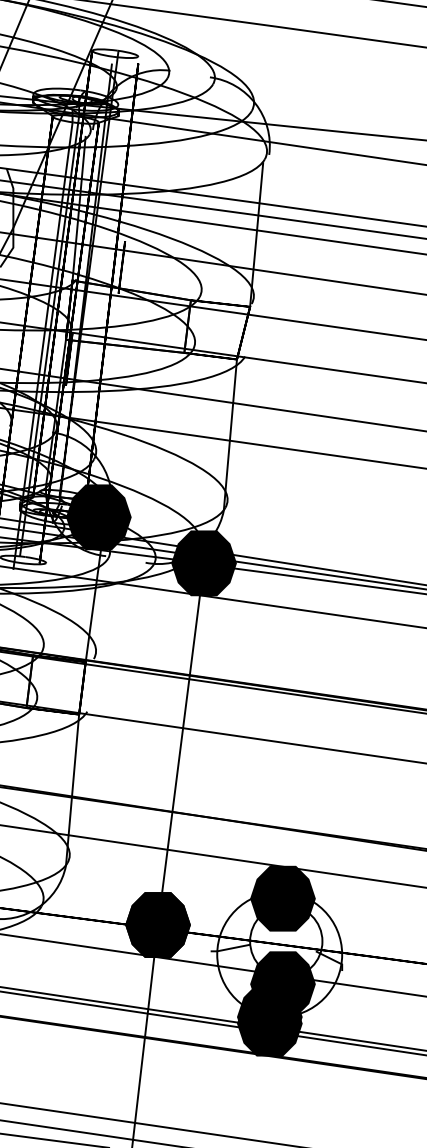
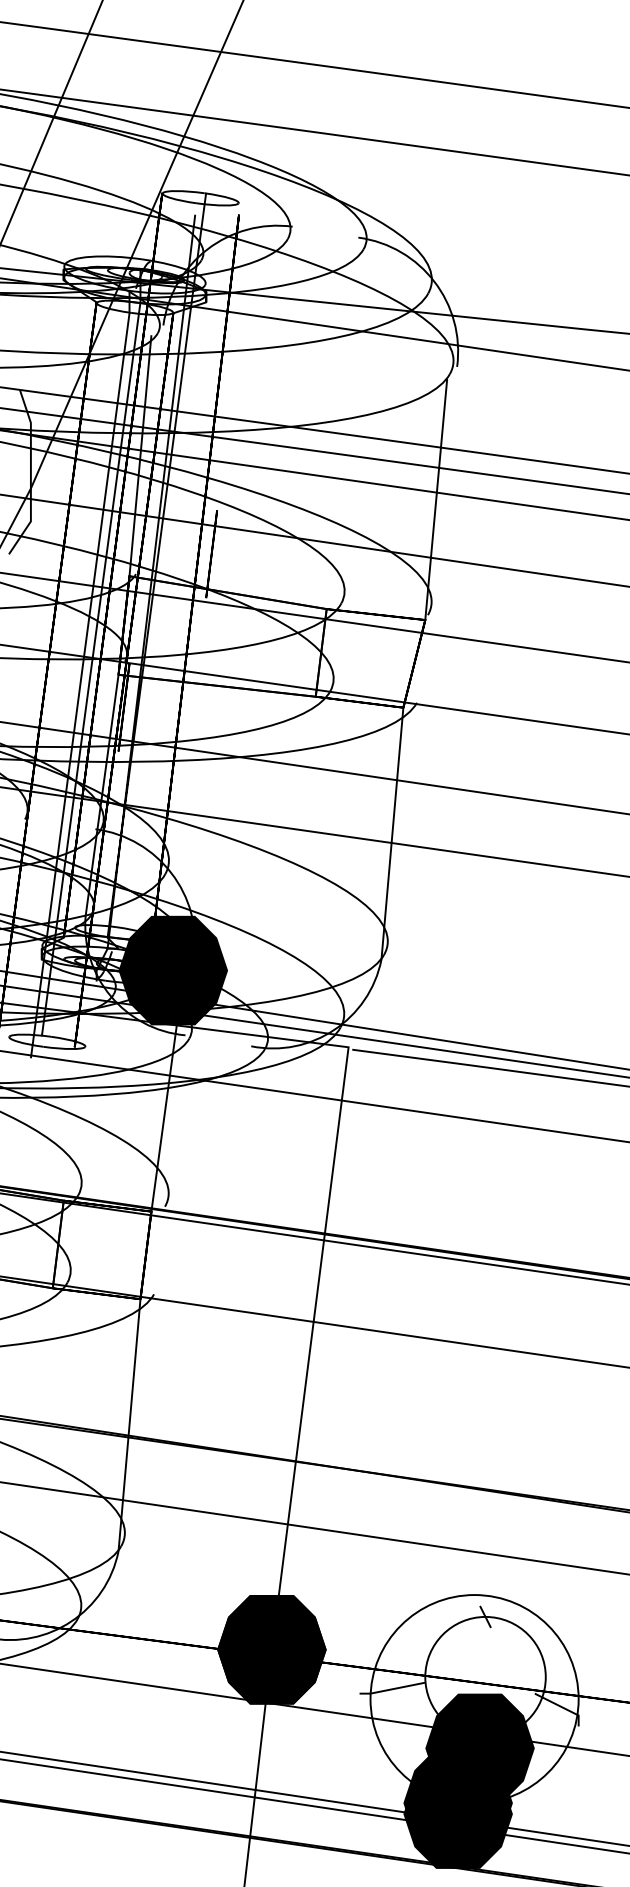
fill: (203, 563) -> (347, 1047), removed
fill: (282, 898) -> (479, 1605), removed

